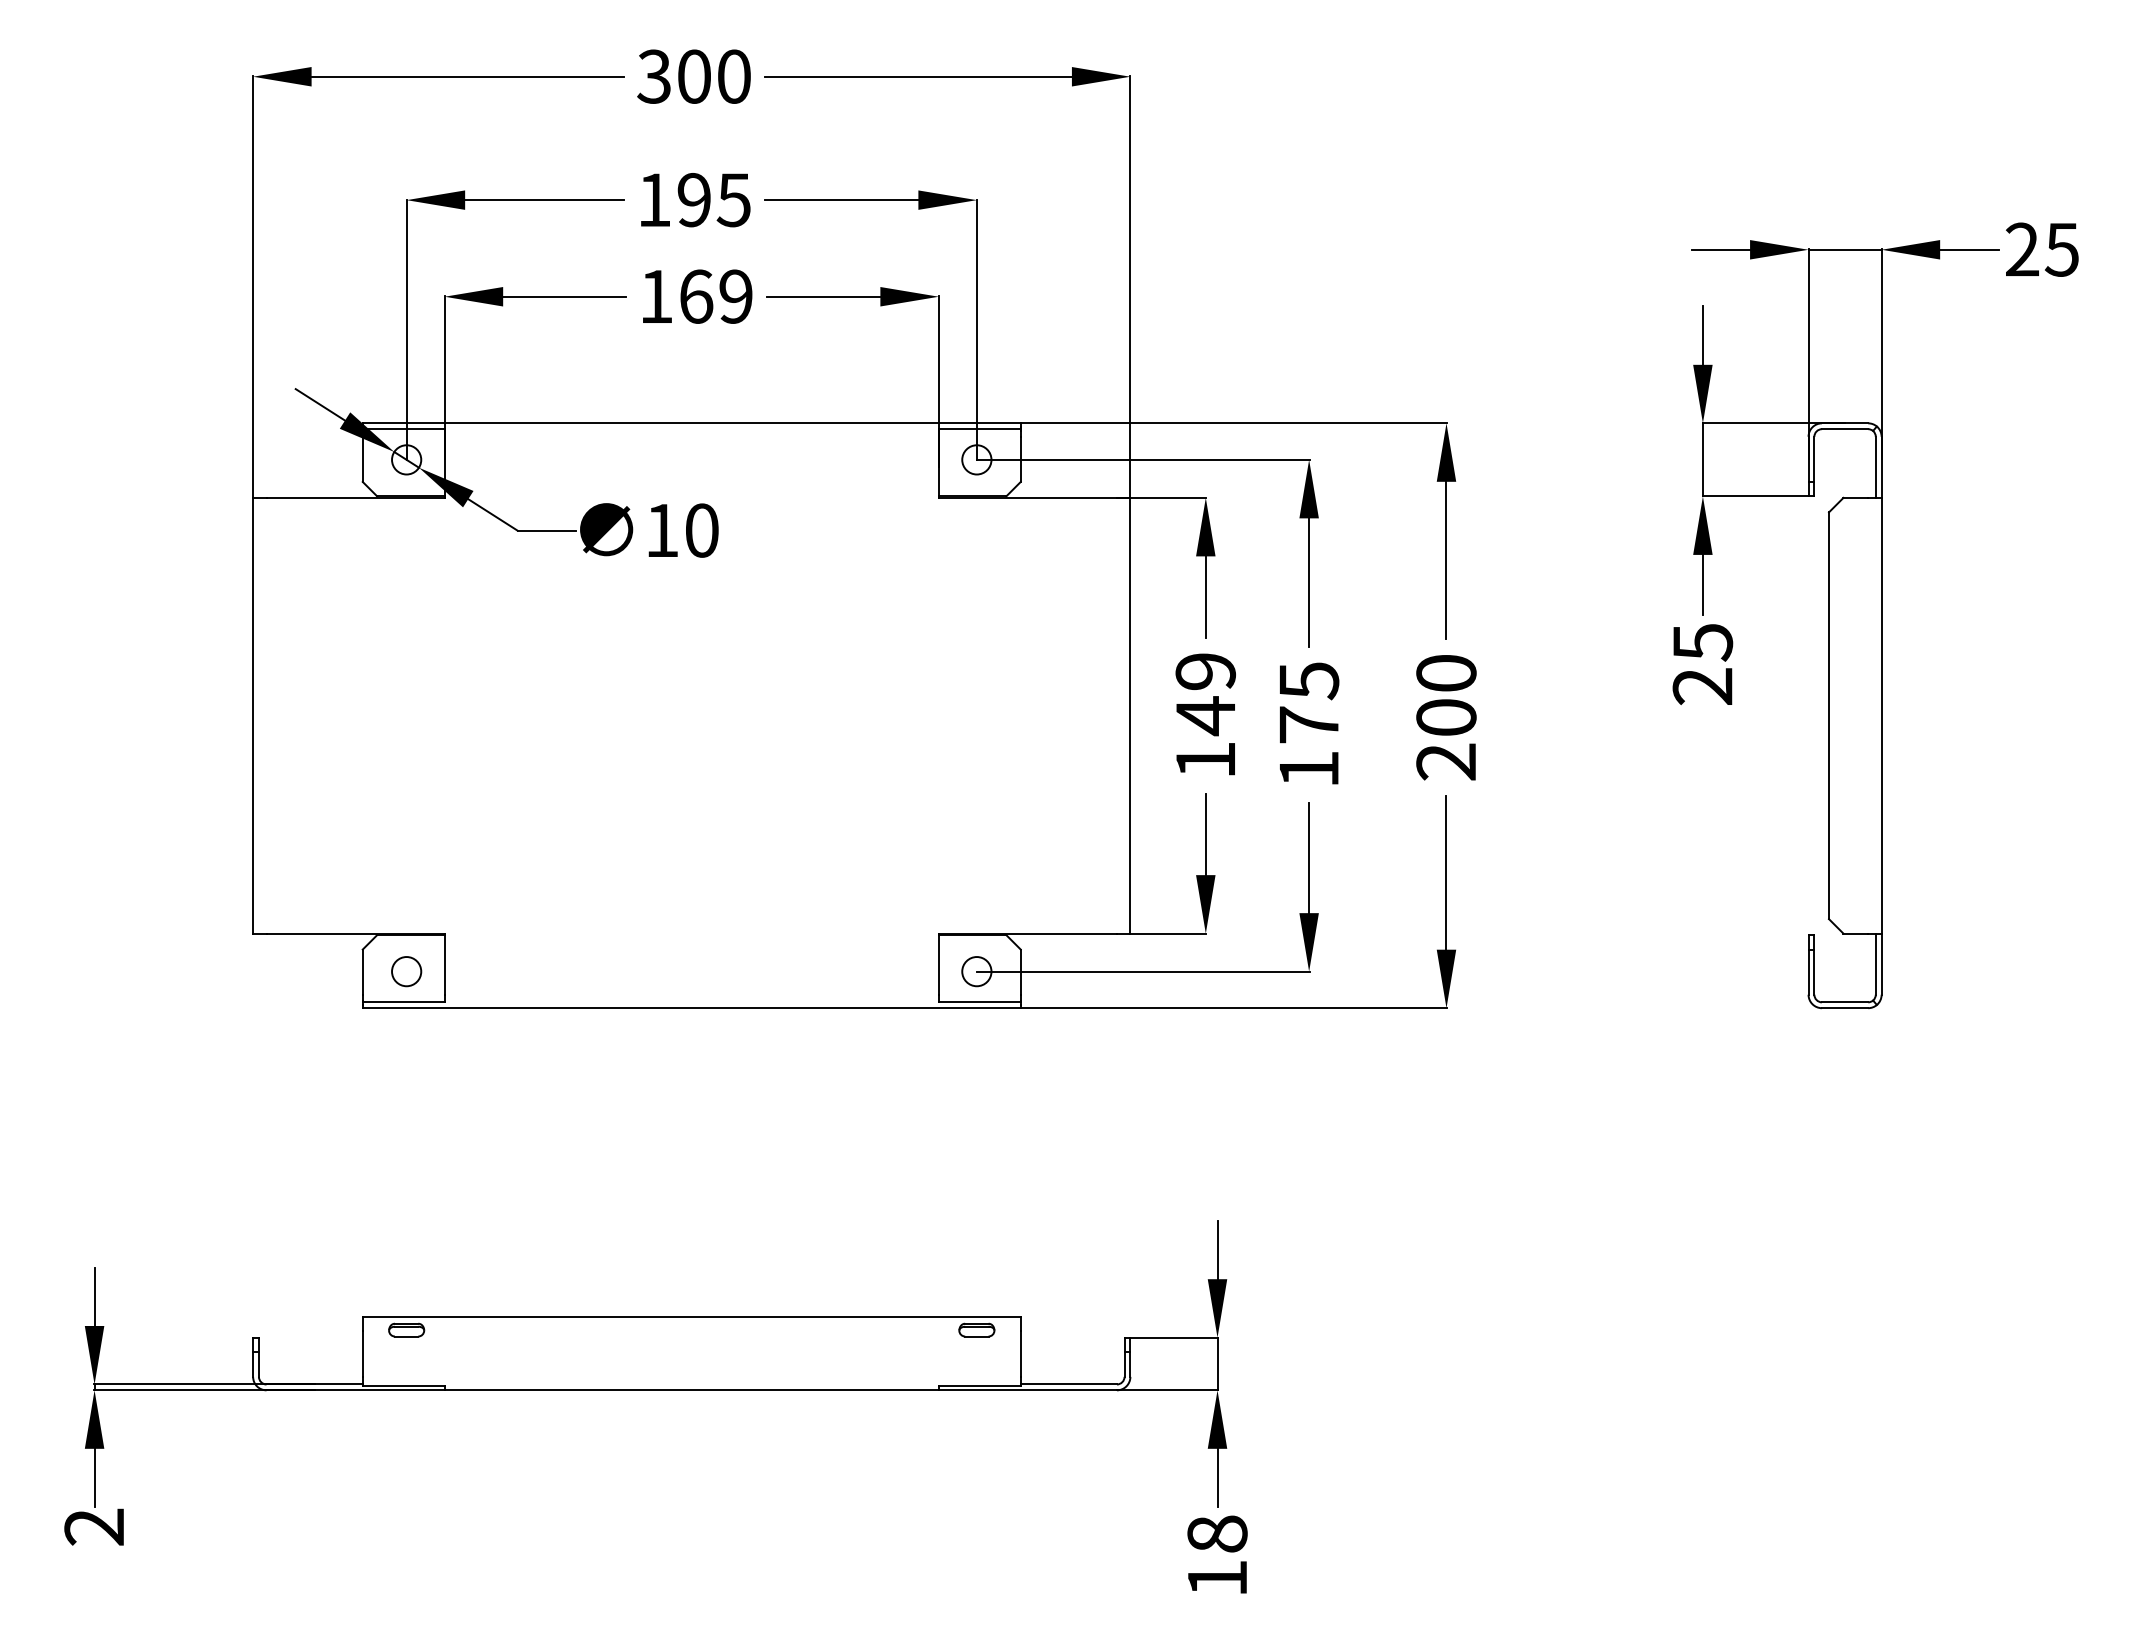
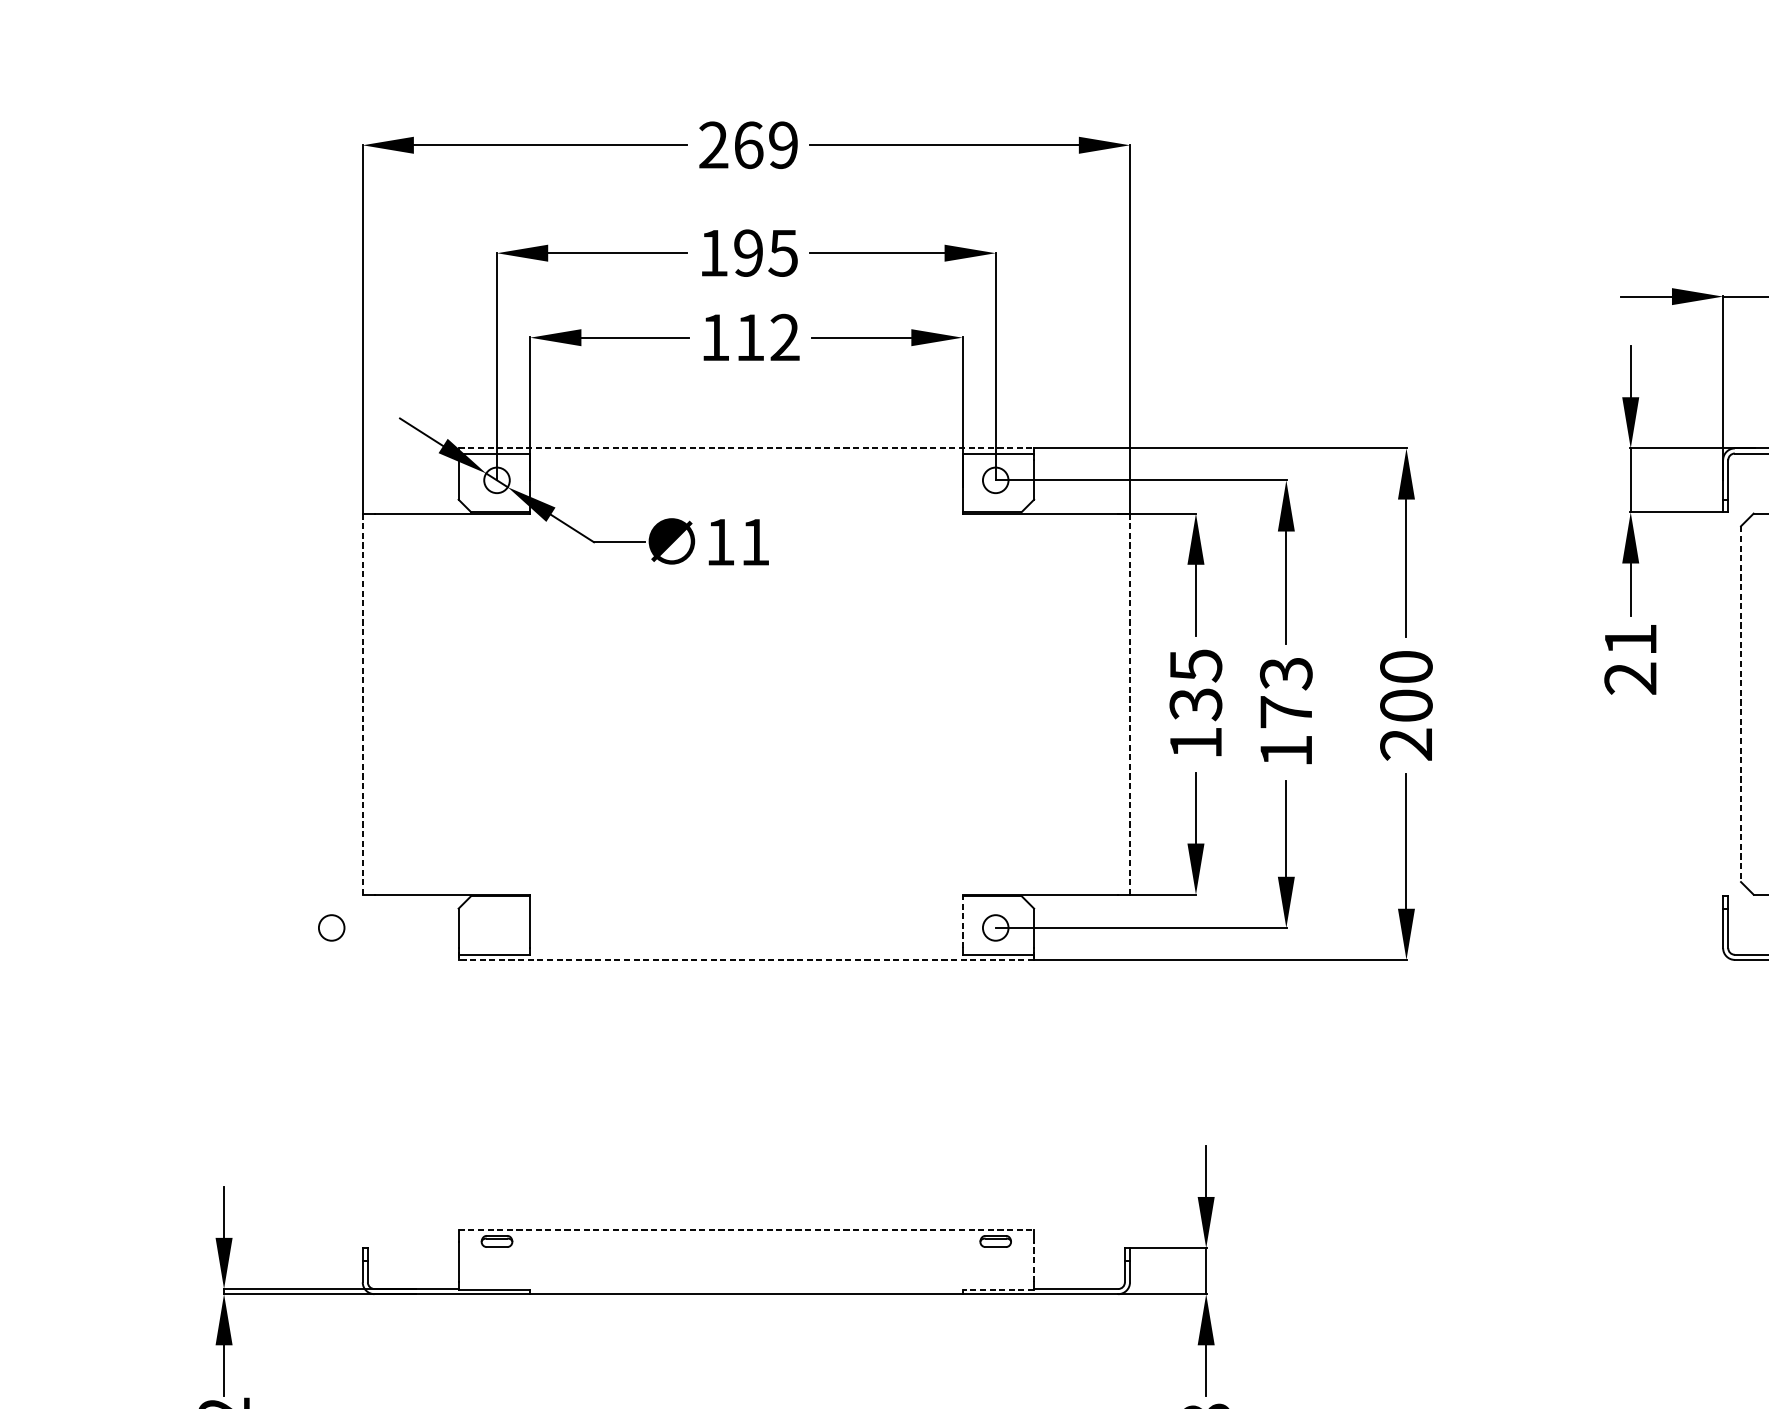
text: (693, 76) -> (747, 145), 300 -> 269
text: (716, 296) -> (768, 337), 169 -> 112
line: (691, 423) -> (746, 448), solid -> dashed
text: (702, 530) -> (755, 542), 10 -> 11
text: (1703, 642) -> (1631, 640), 25 -> 21
text: (1308, 681) -> (1285, 674), 175 -> 173
text: (1205, 694) -> (1195, 685), 149 -> 135
line: (253, 715) -> (363, 703), solid -> dashed
line: (1130, 715) -> (1130, 703), solid -> dashed
line: (1829, 716) -> (1741, 704), solid -> dashed
line: (938, 964) -> (962, 921), solid -> dashed
circle: (406, 971) -> (331, 927), moved
line: (691, 1008) -> (746, 960), solid -> dashed
line: (691, 1317) -> (746, 1230), solid -> dashed
line: (1020, 1353) -> (1033, 1261), solid -> dashed
line: (979, 1385) -> (998, 1289), solid -> dashed

